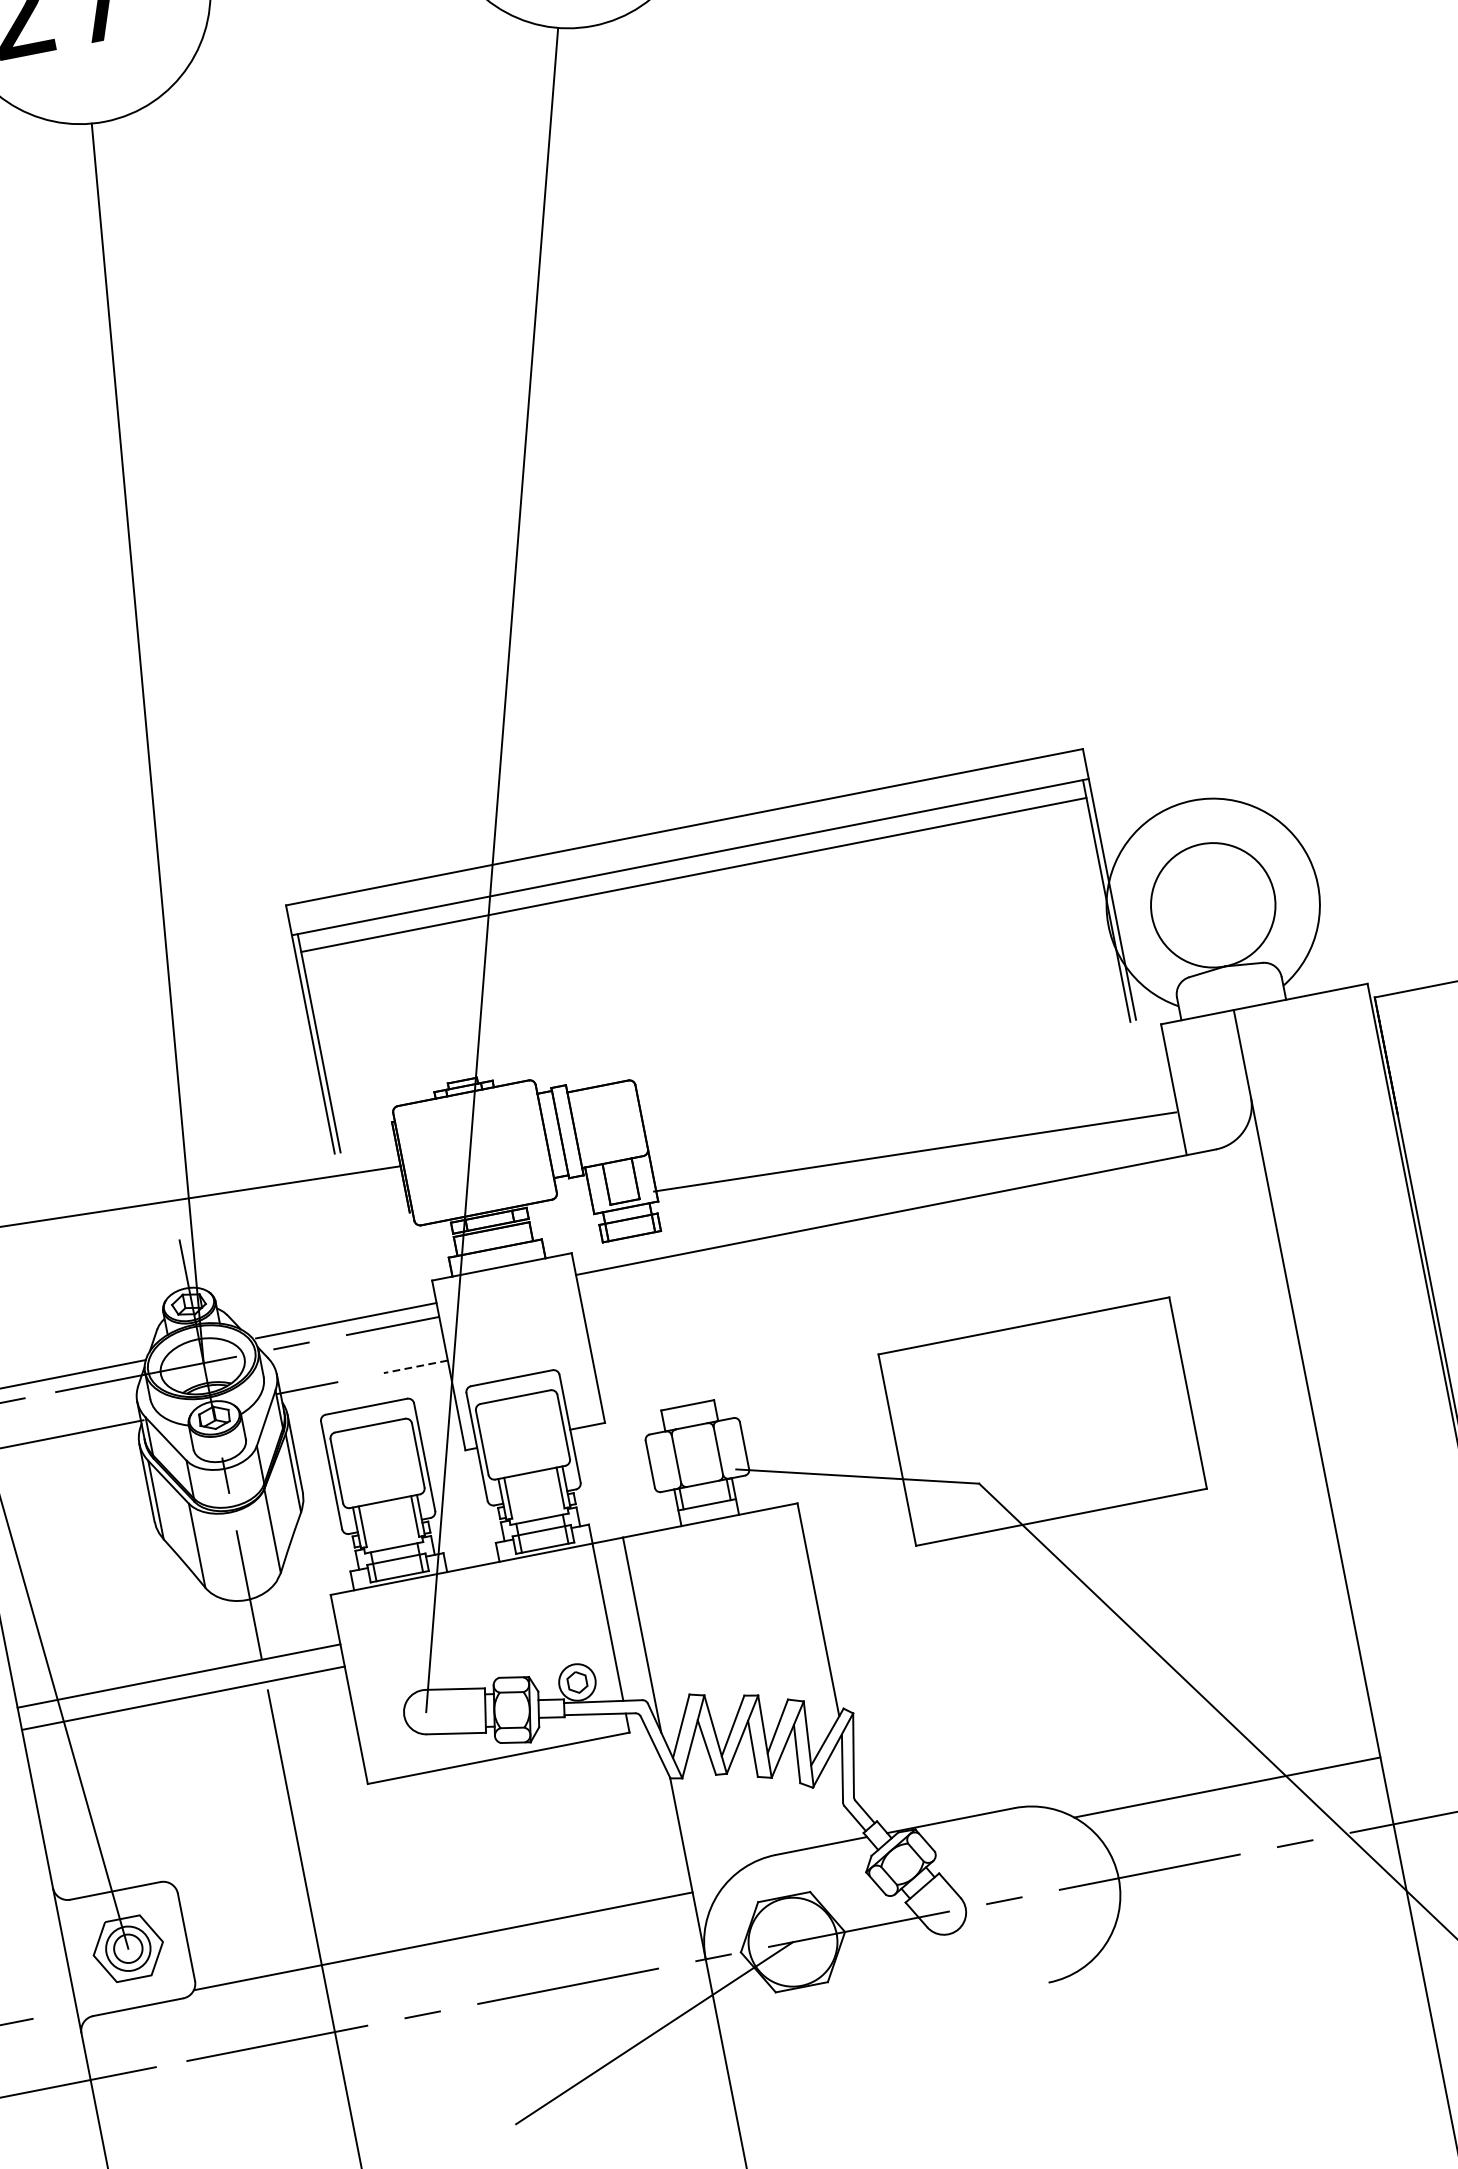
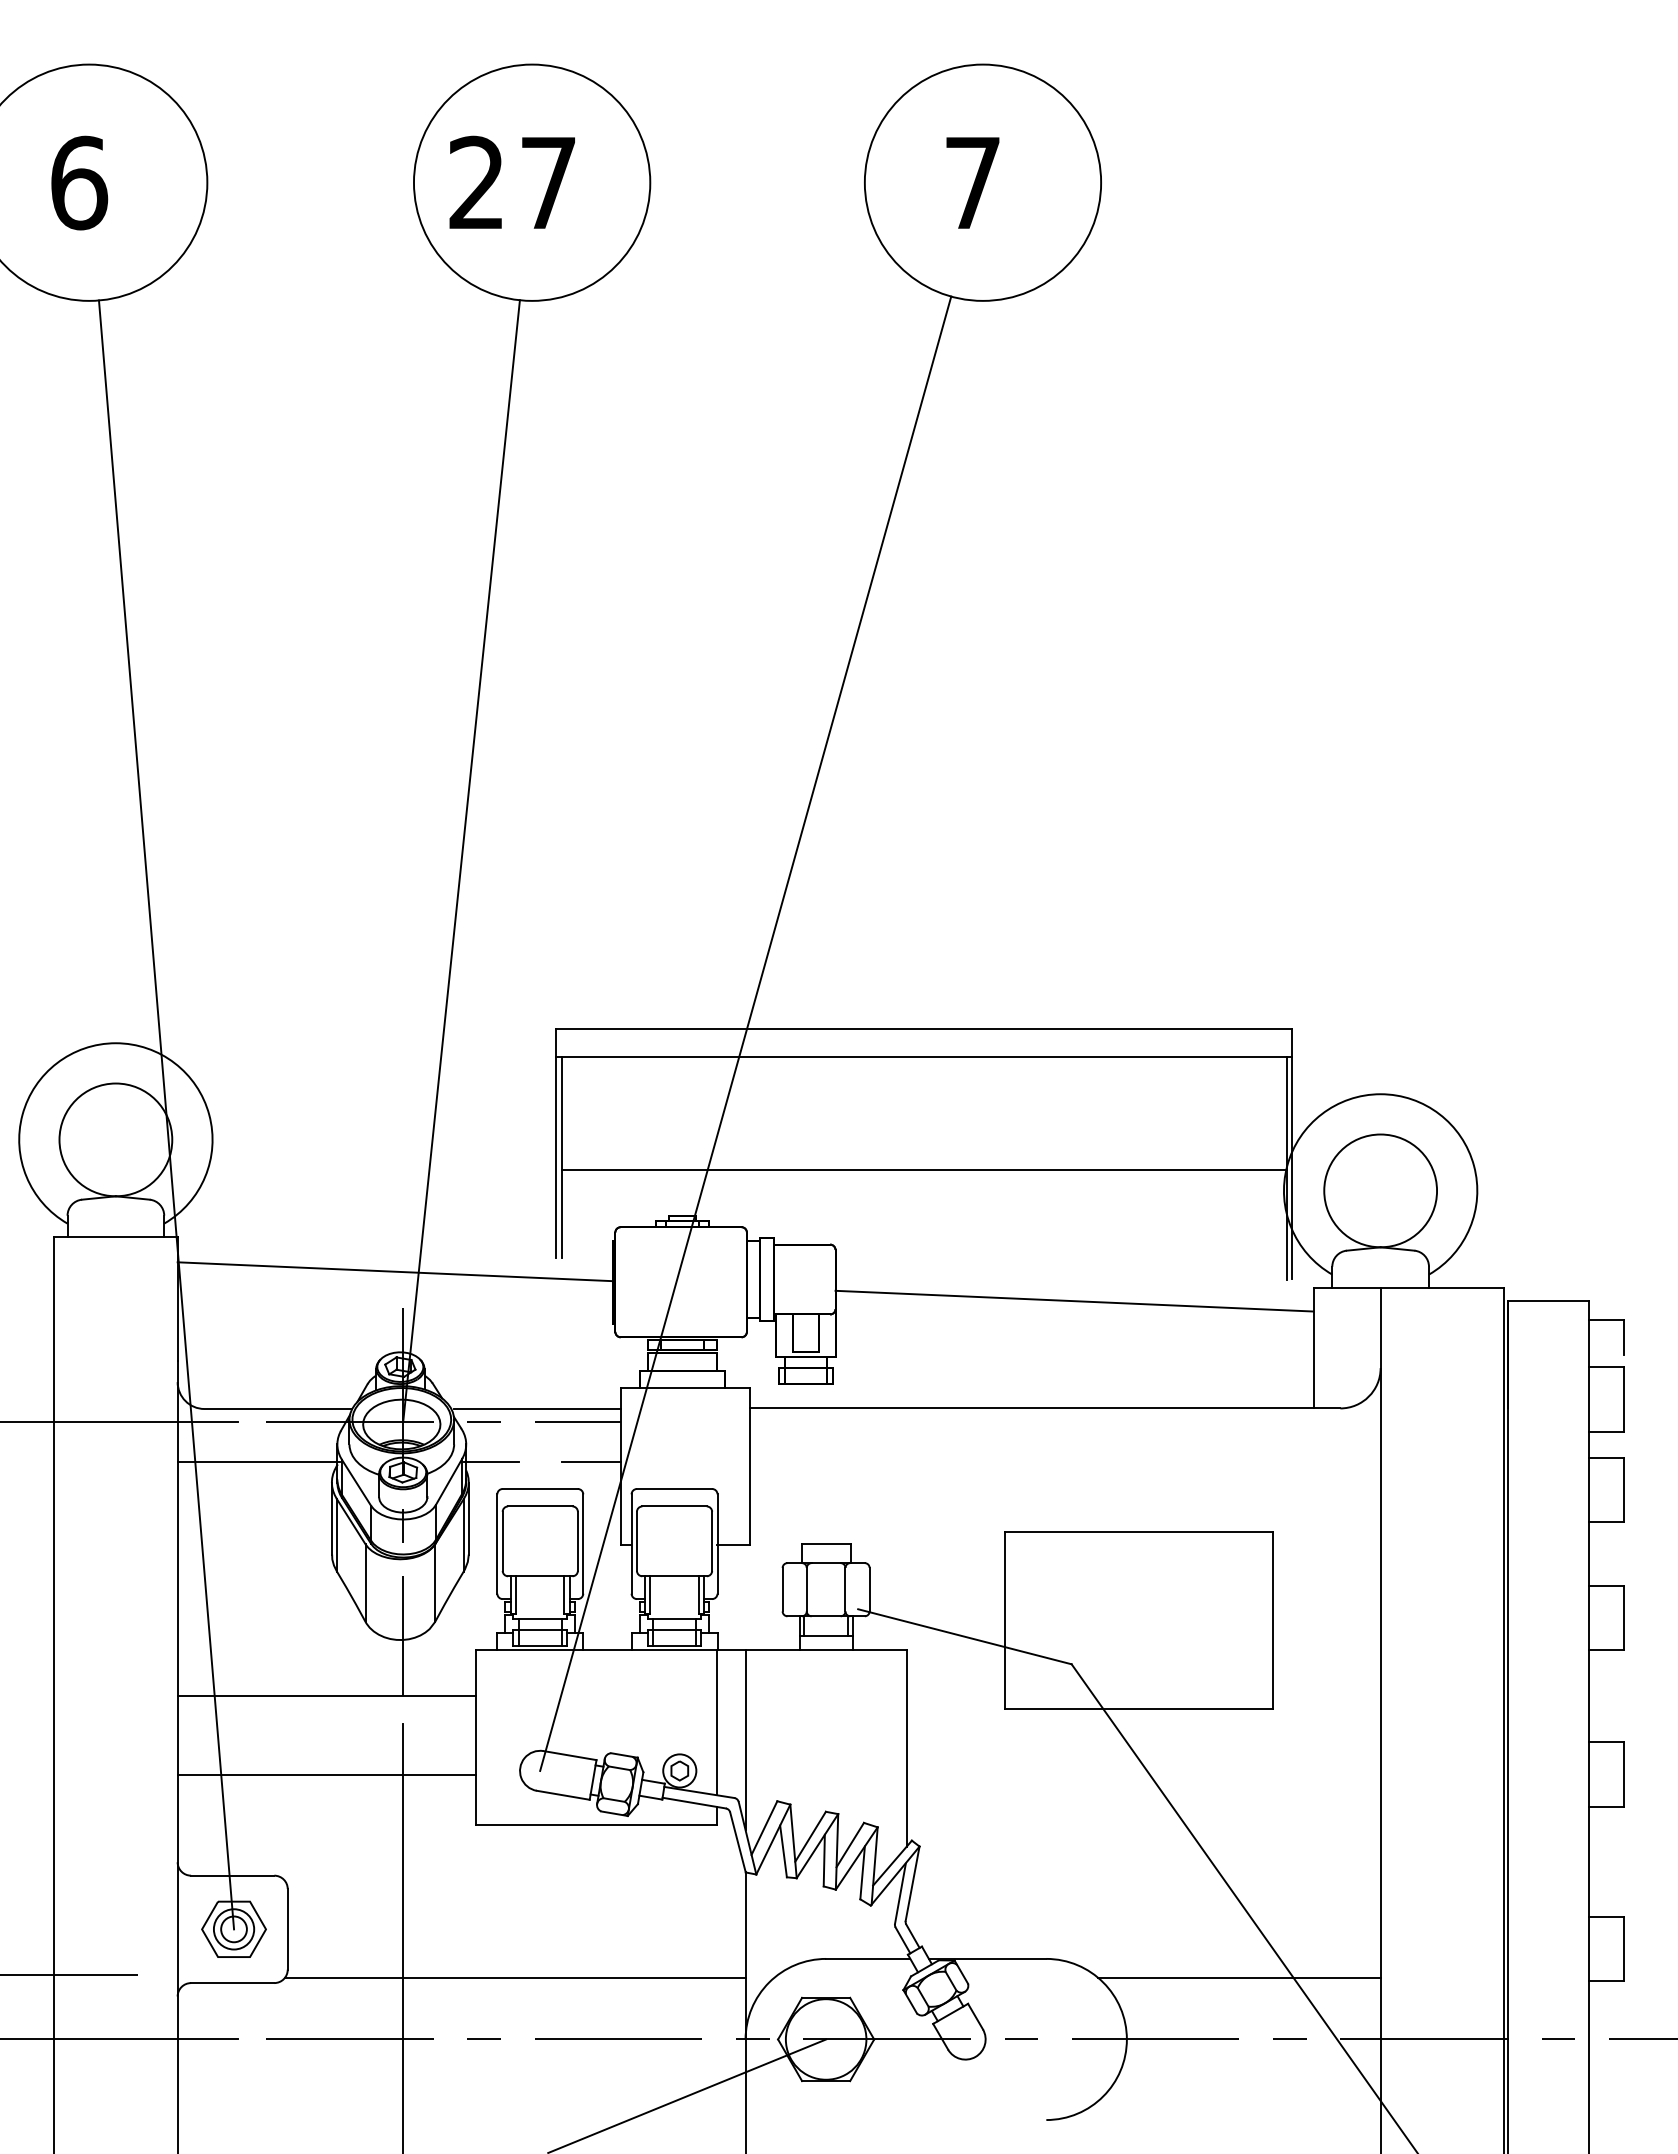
line: (693, 875) -> (923, 1170), moved
line: (914, 1151) -> (1074, 1300), moved
line: (416, 1367) -> (591, 1462), dashed -> solid
line: (183, 1698) -> (326, 1775), moved

